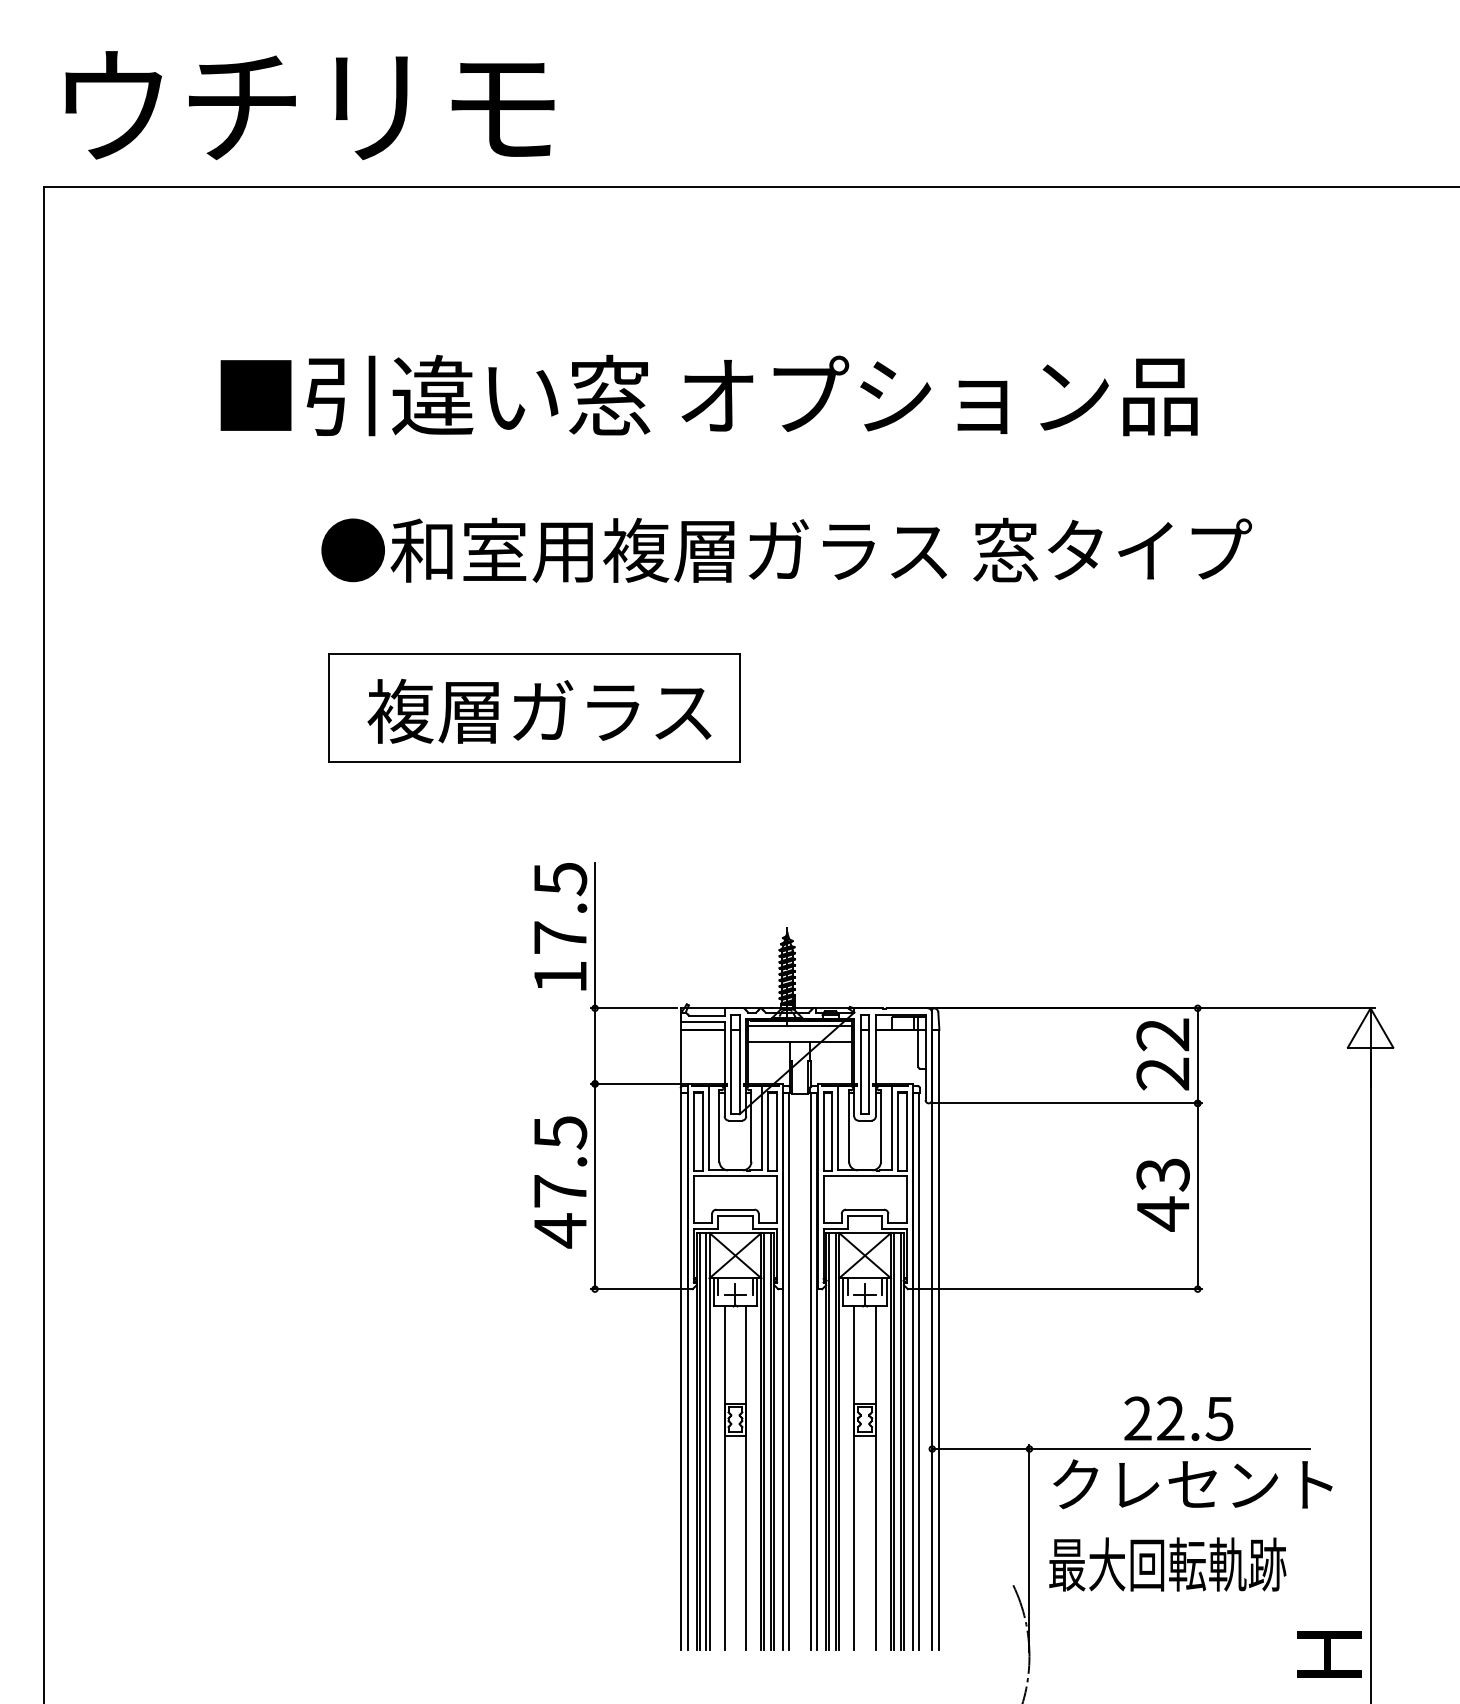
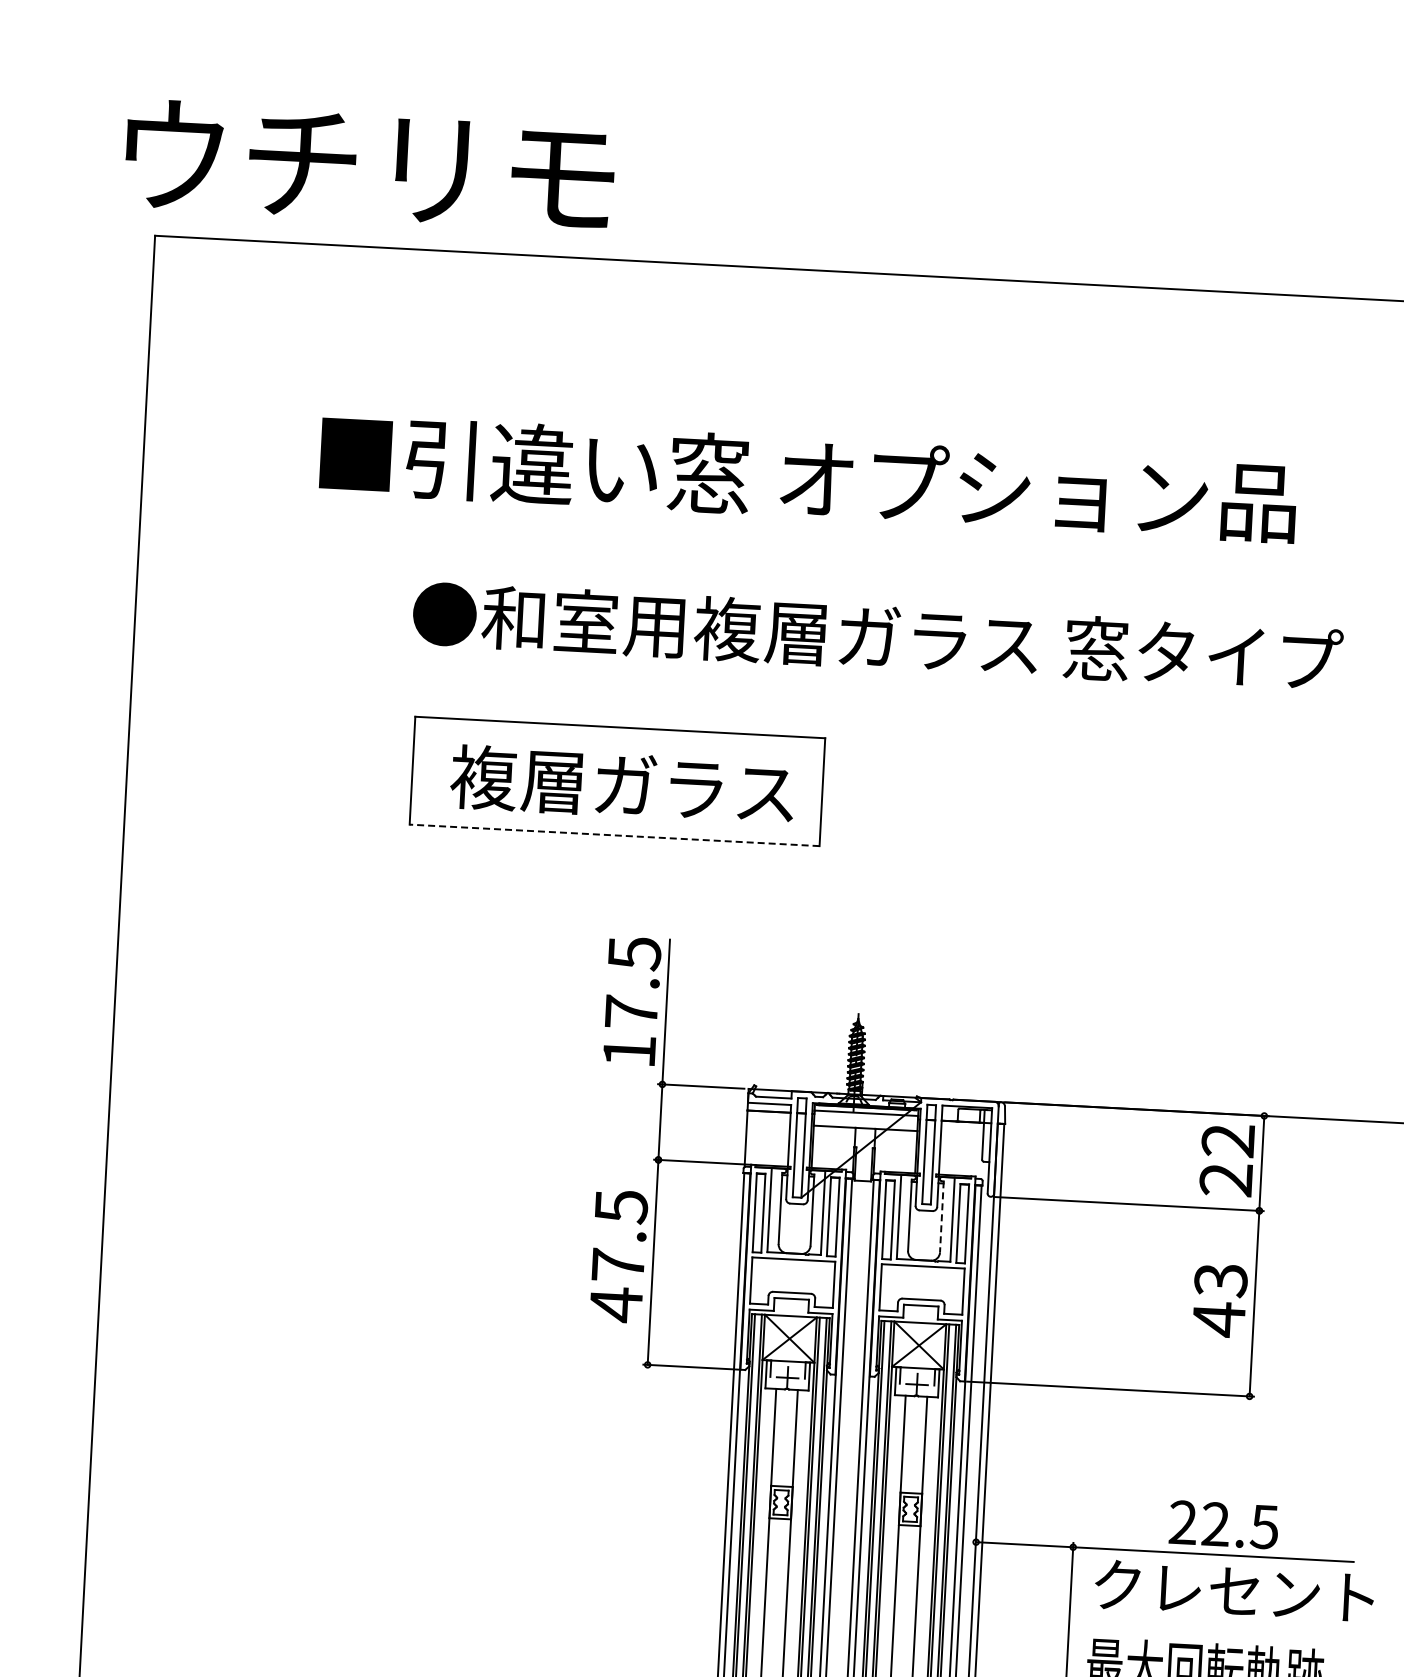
text: (309, 105) -> (369, 165), moved
line: (533, 762) -> (613, 835), solid -> dashed
line: (881, 1126) -> (942, 1217), solid -> dashed

